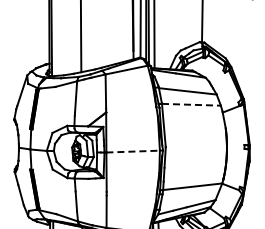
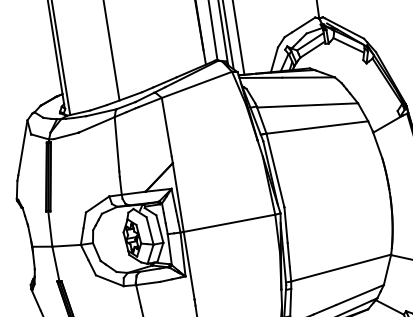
line: (191, 104) -> (317, 127), dashed -> solid
line: (133, 151) -> (230, 223), dashed -> solid

